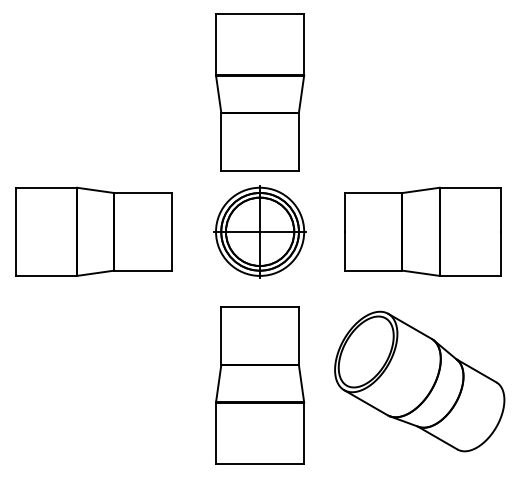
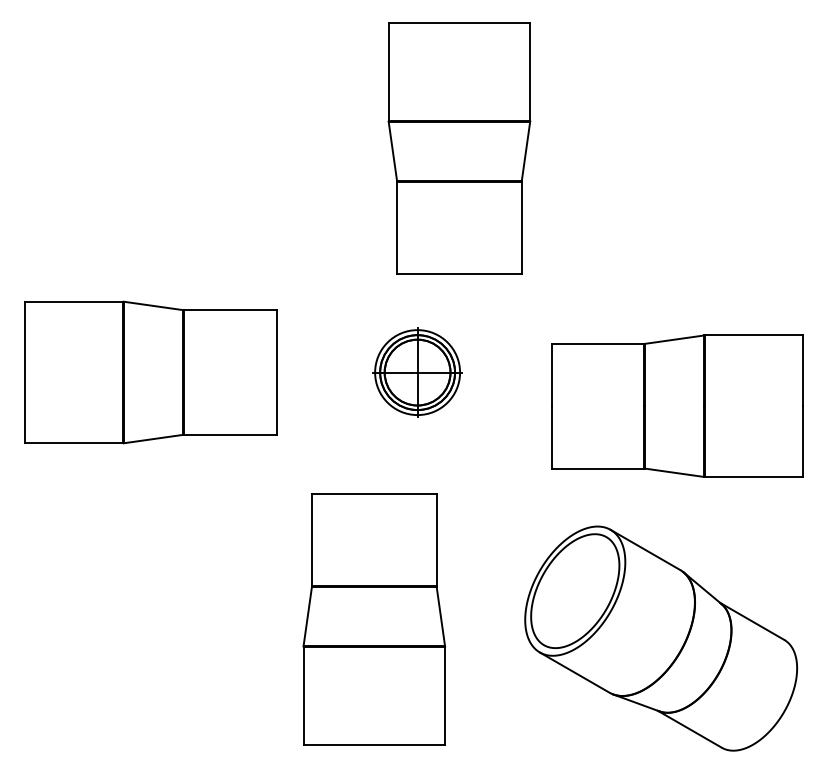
part: (260, 92) -> (460, 148), moved
part: (259, 231) -> (416, 371), size x0.6
part: (422, 231) -> (676, 405), moved
part: (419, 381) -> (660, 638), moved
part: (260, 385) -> (374, 619), moved

